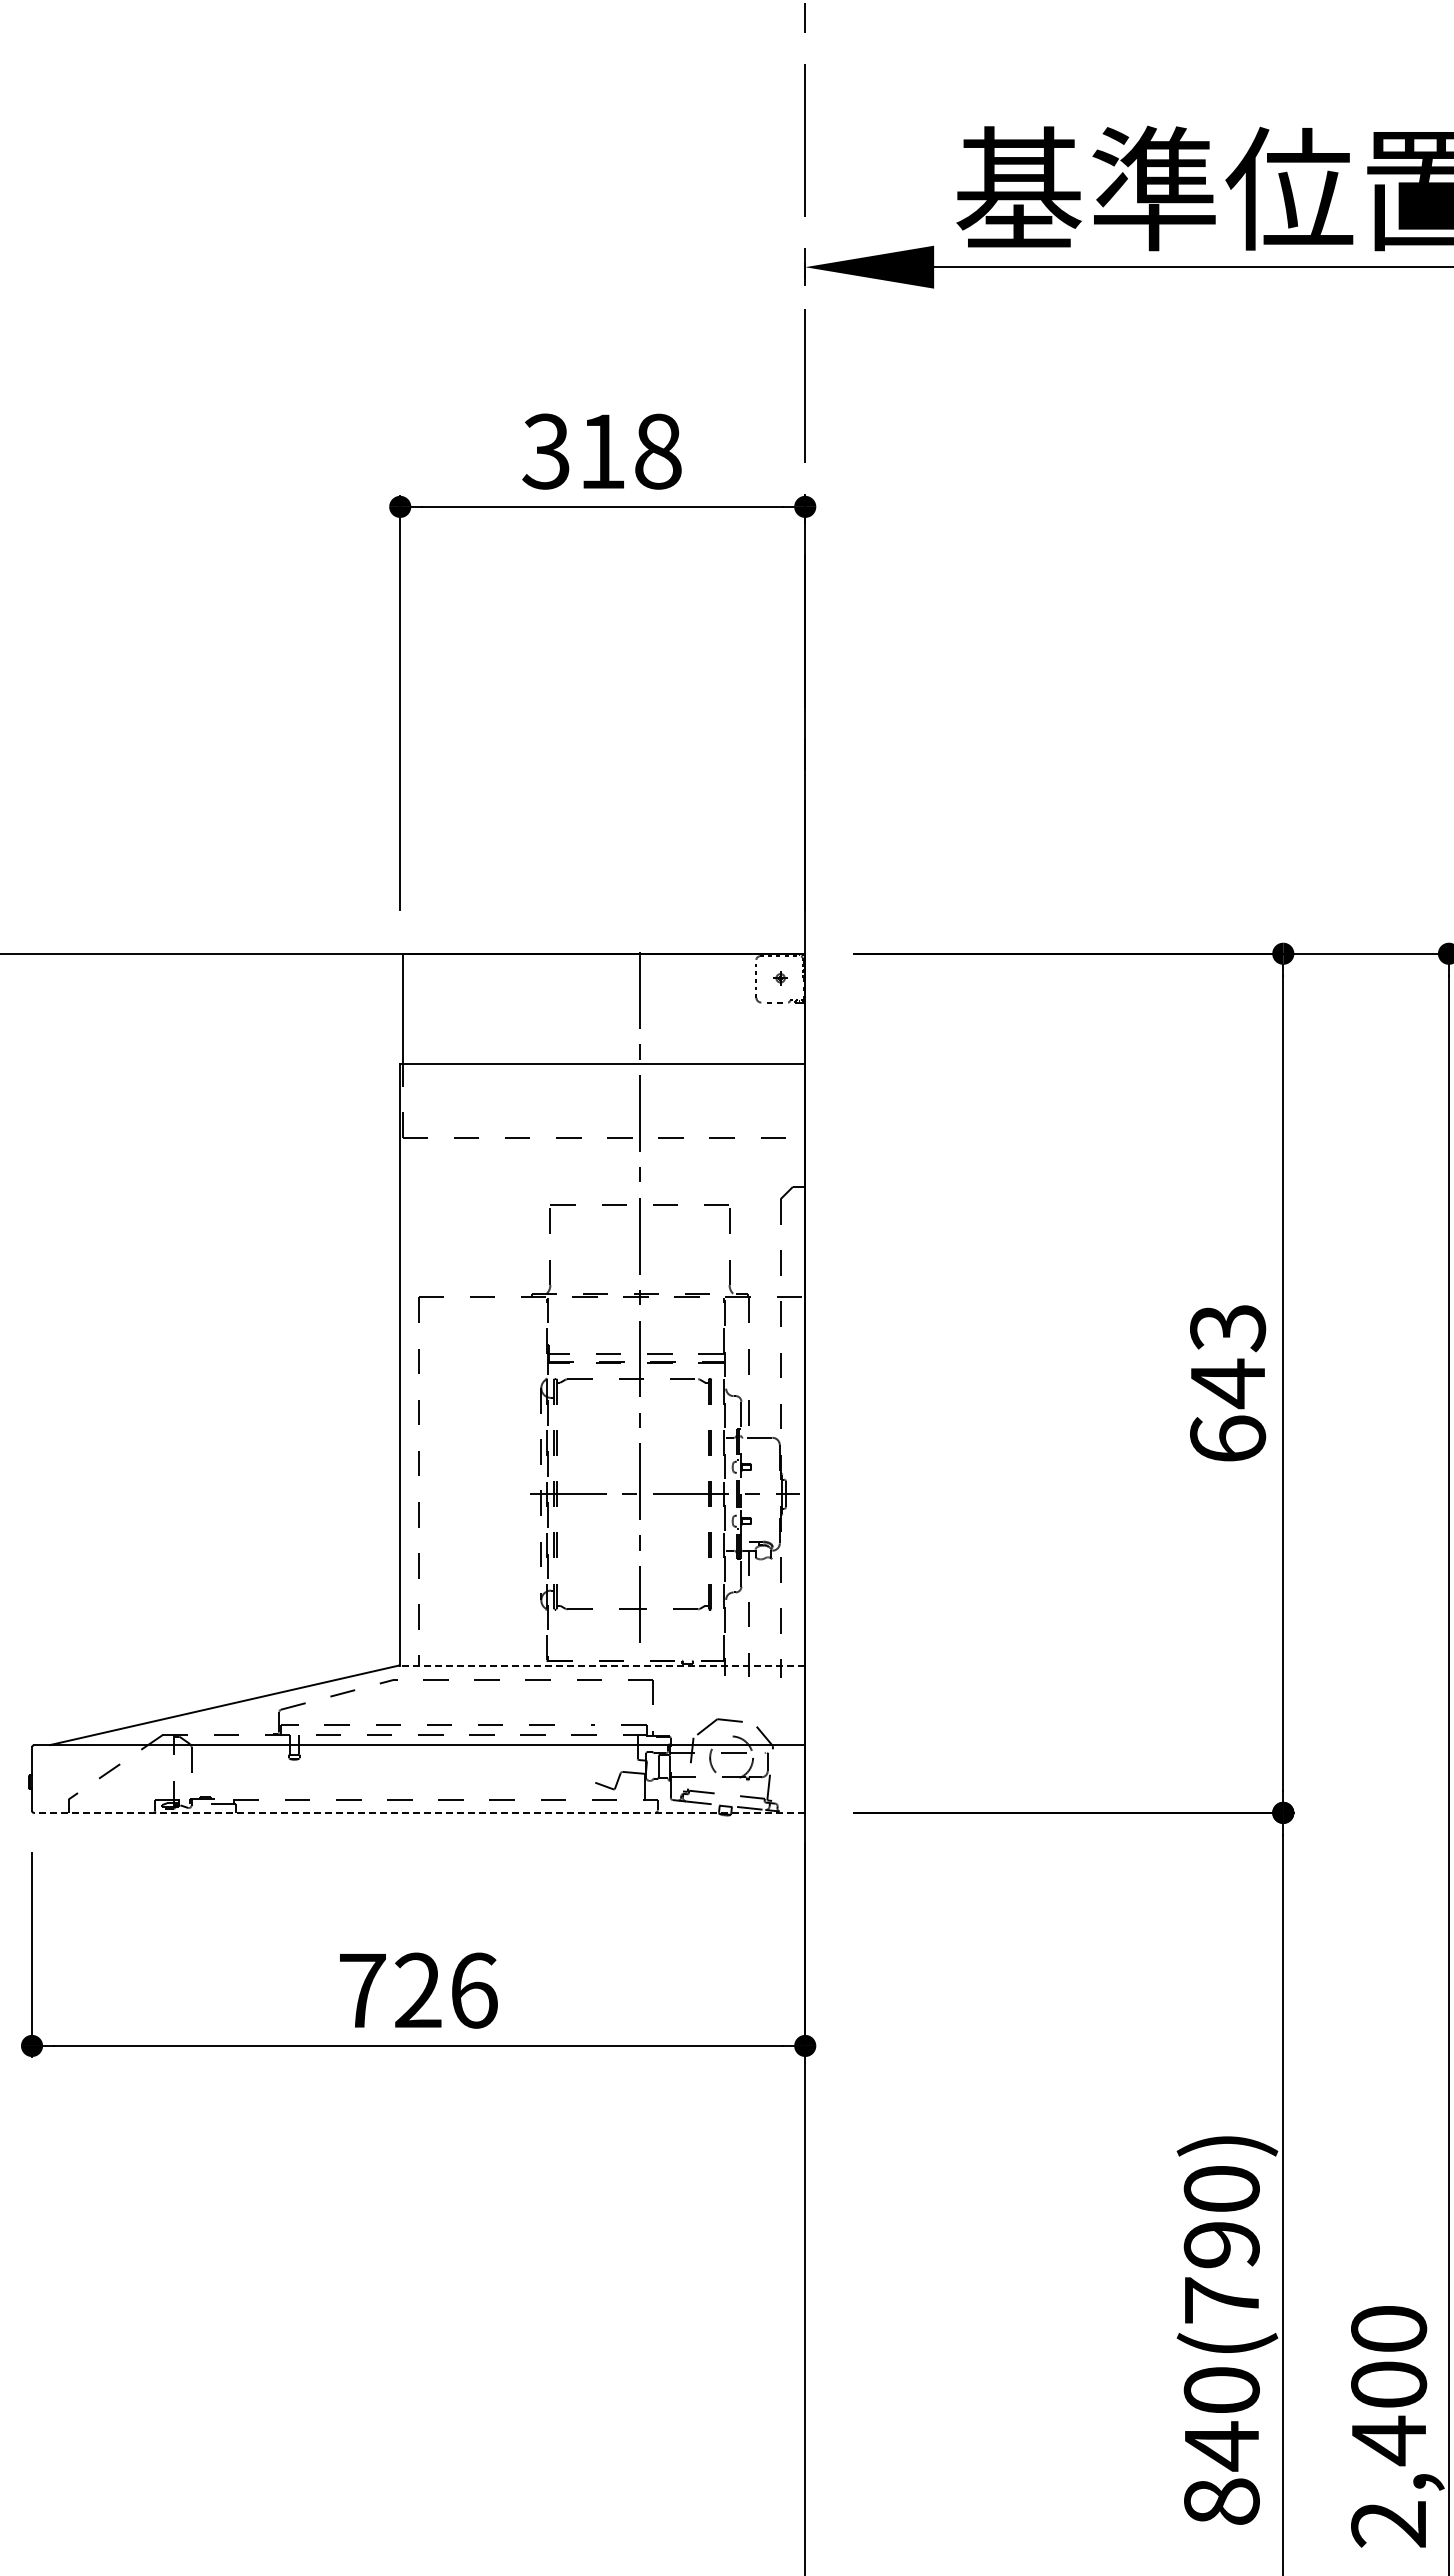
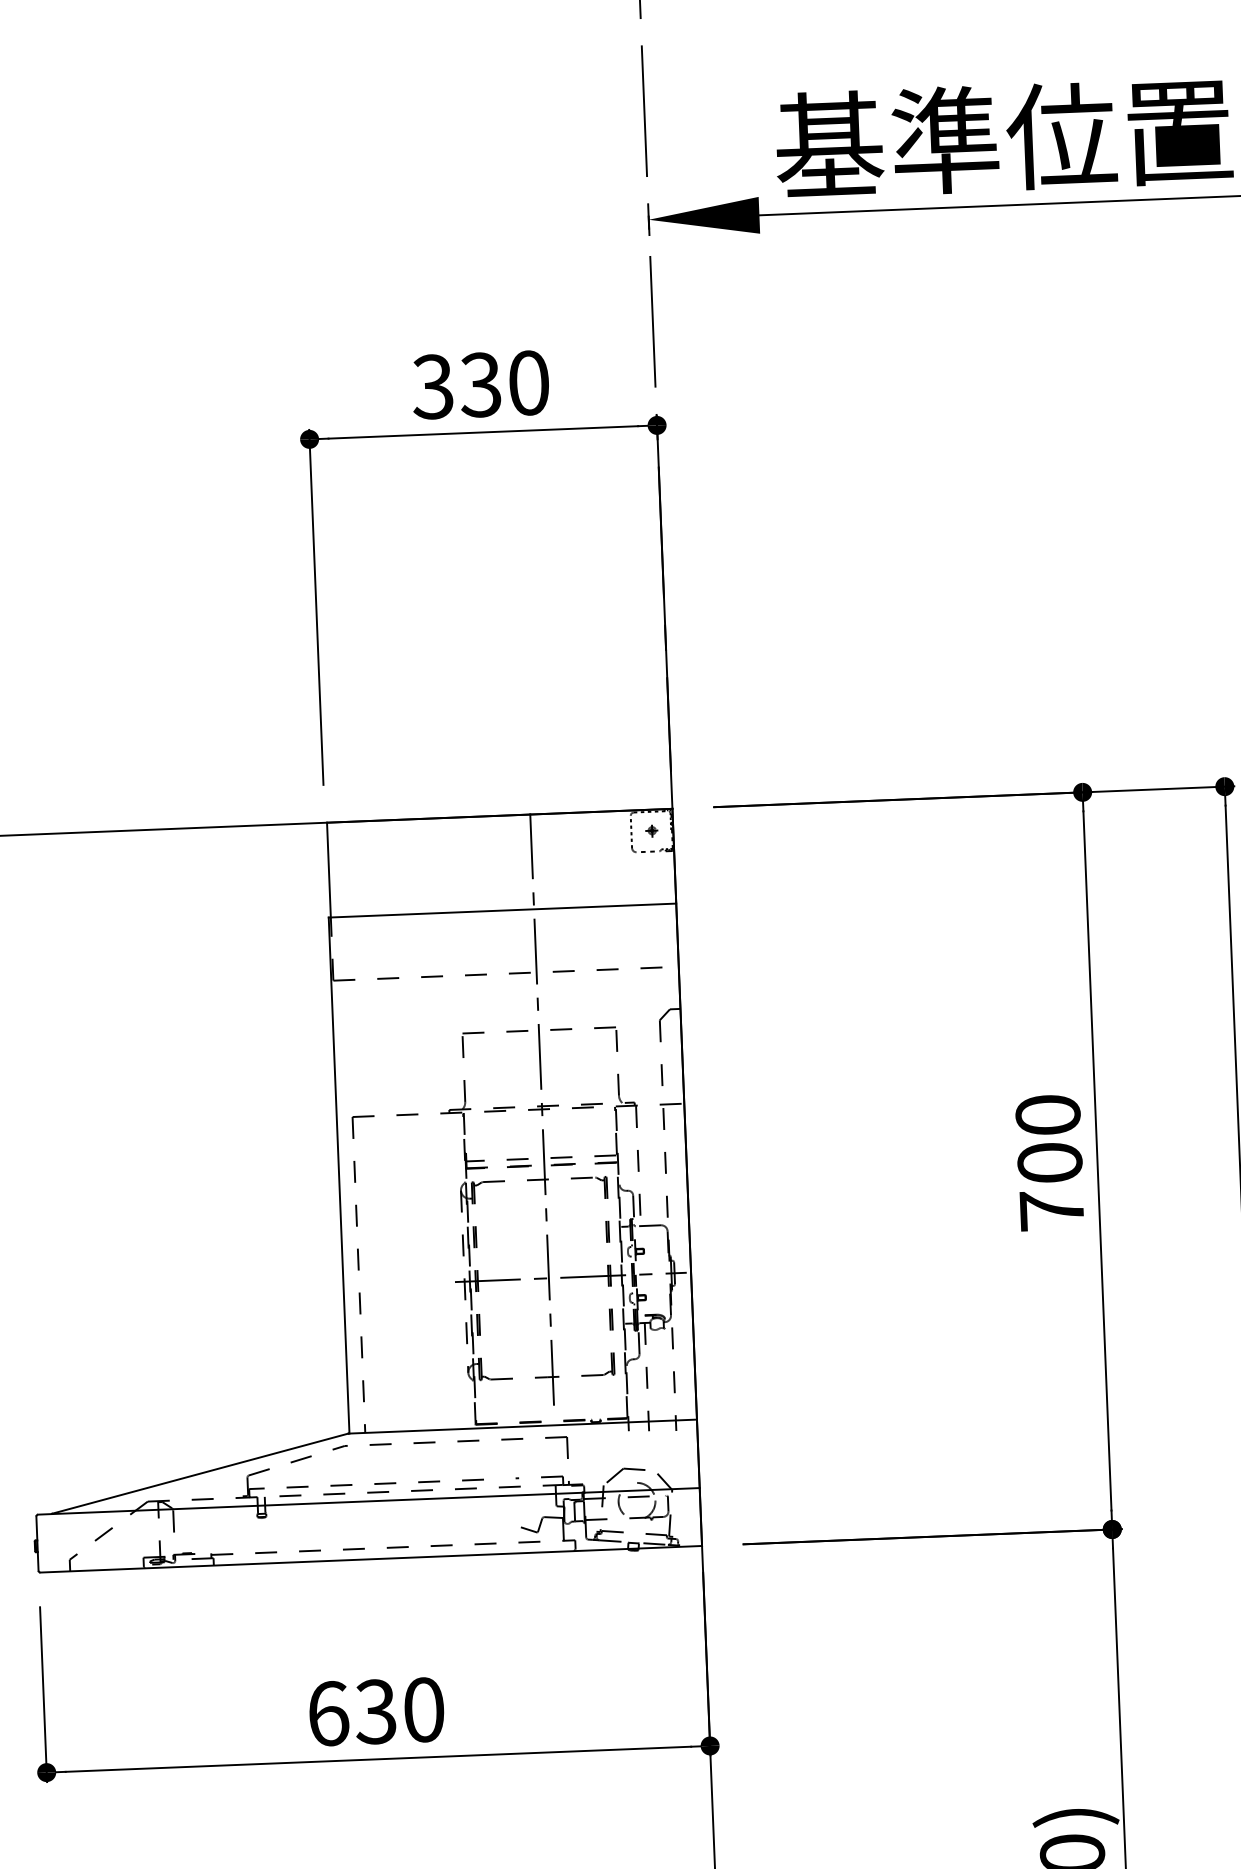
text: (629, 451) -> (504, 383), 318 -> 330
text: (1228, 1382) -> (1050, 1162), 643 -> 700
line: (601, 1665) -> (522, 1426), dashed -> solid
line: (419, 1812) -> (371, 1558), dashed -> solid
text: (418, 1990) -> (376, 1711), 726 -> 630

